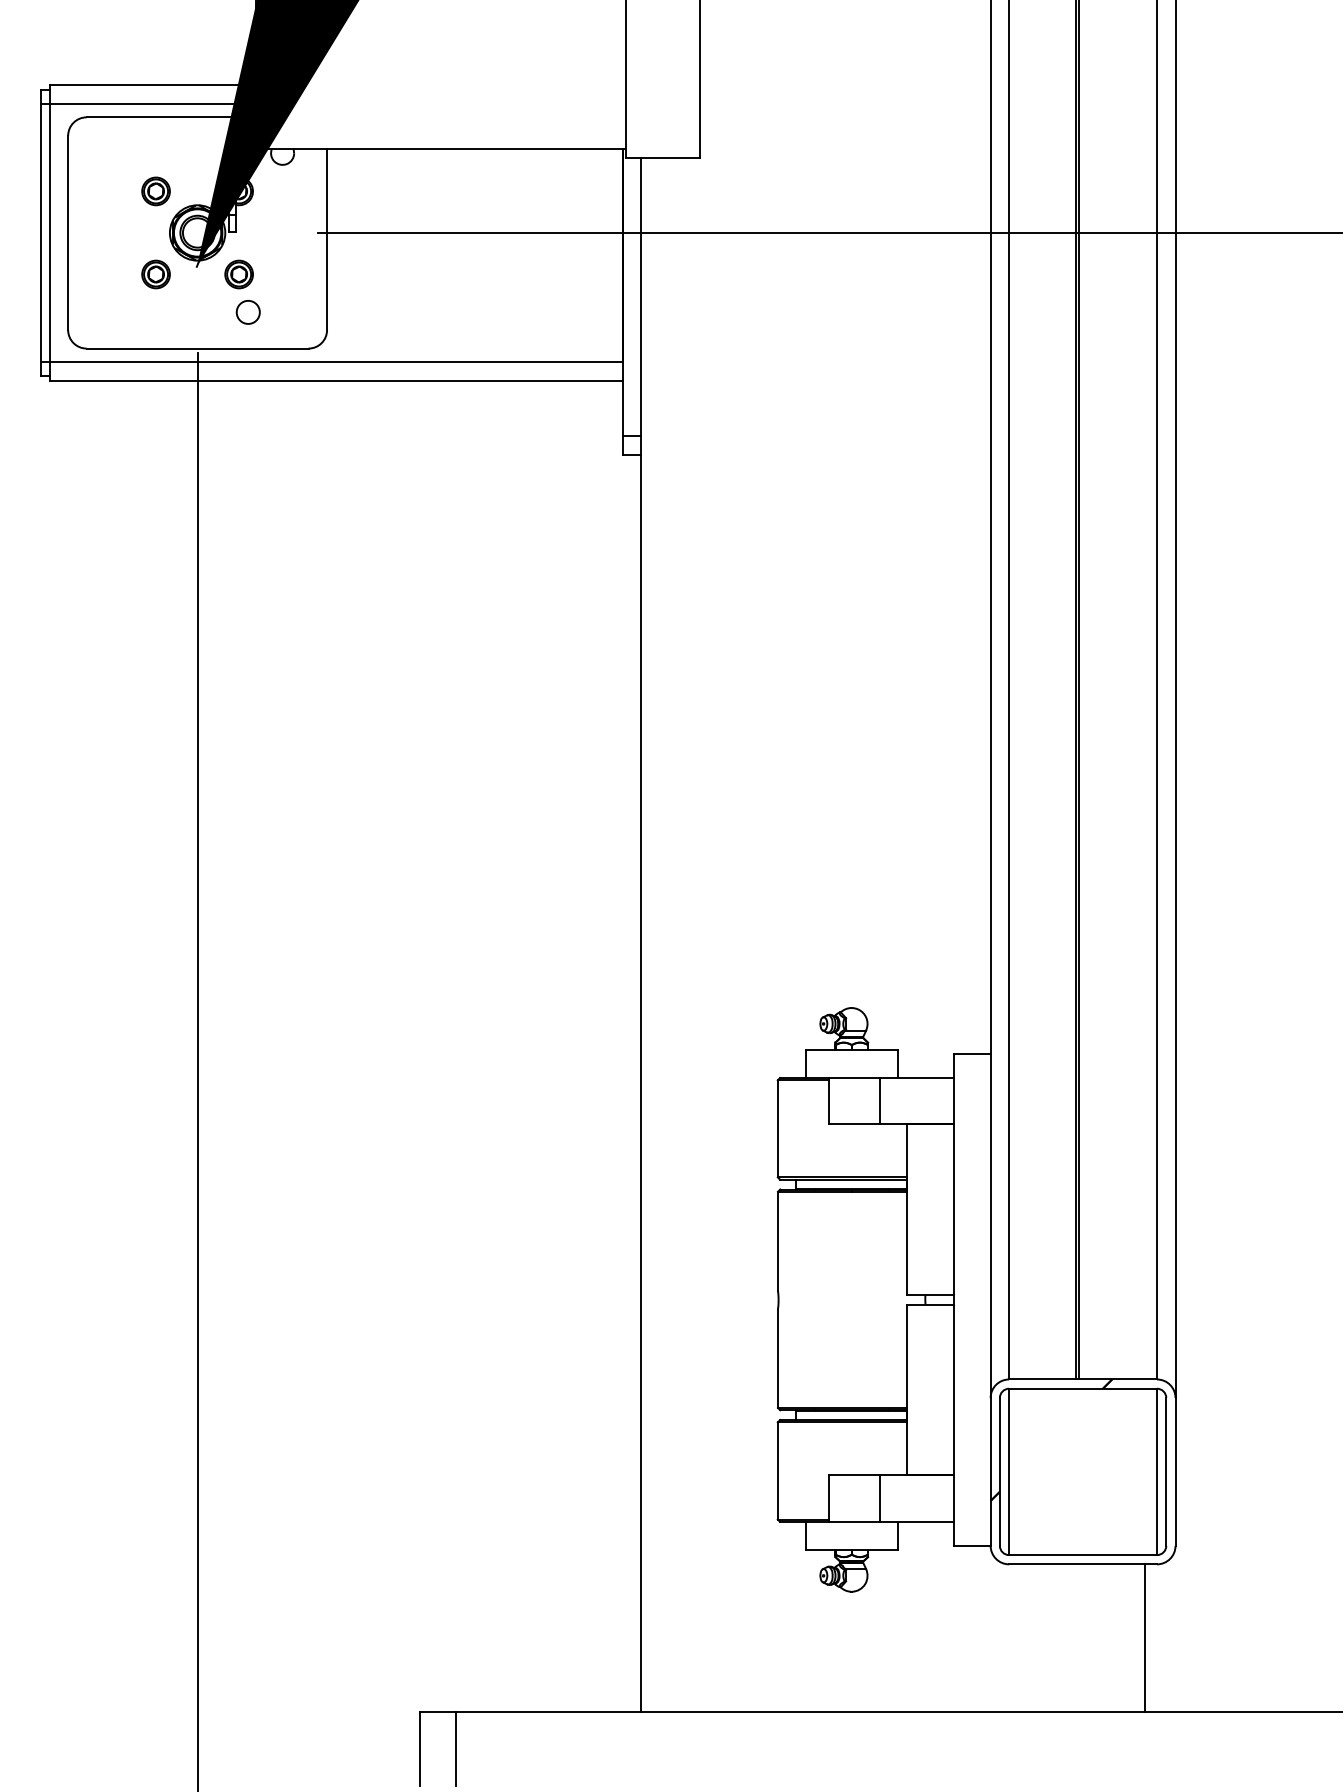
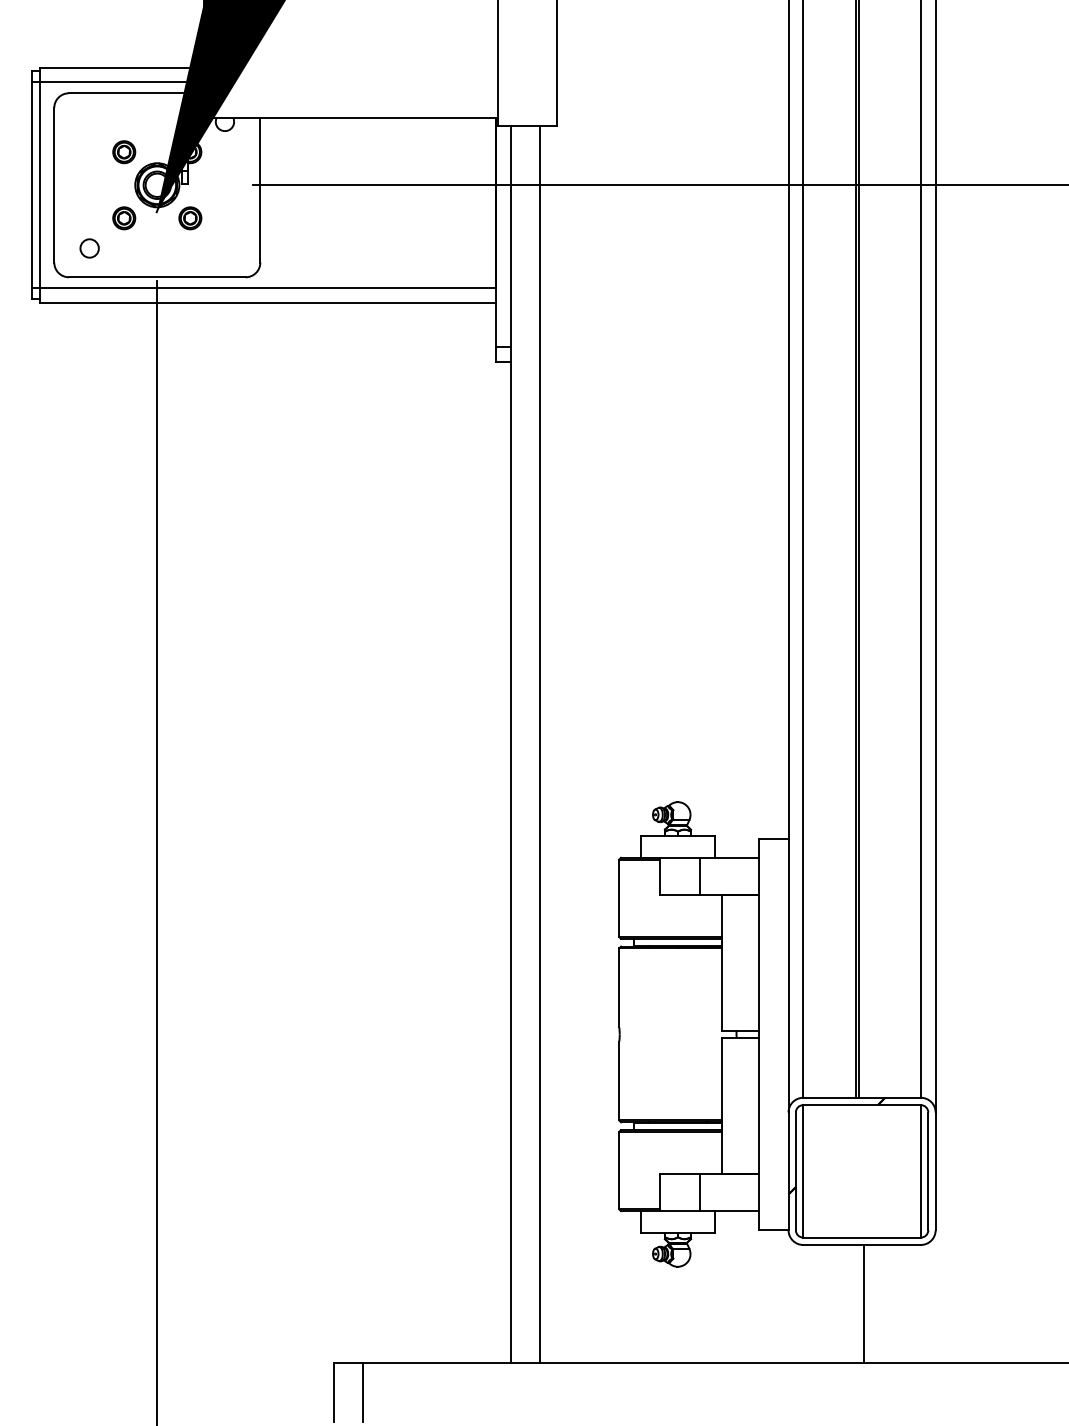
circle: (248, 312) -> (89, 248), moved
line: (677, 934) -> (539, 743), added
line: (1145, 1637) -> (863, 1303), moved

